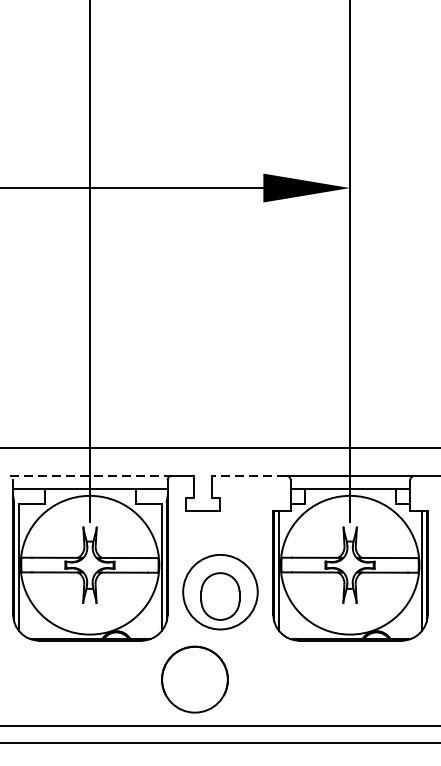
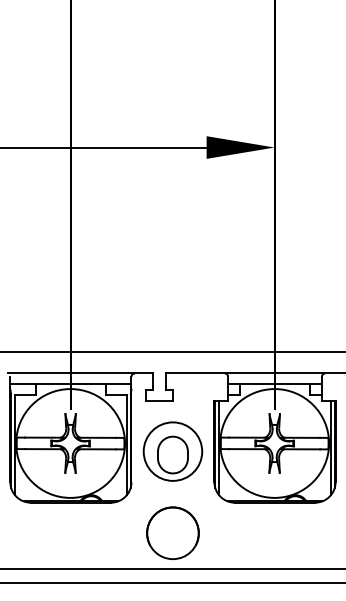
line: (91, 476) -> (71, 373), dashed -> solid
line: (247, 476) -> (194, 373), dashed -> solid
part: (219, 592) -> (172, 451), moved
circle: (194, 678) -> (172, 532), moved

